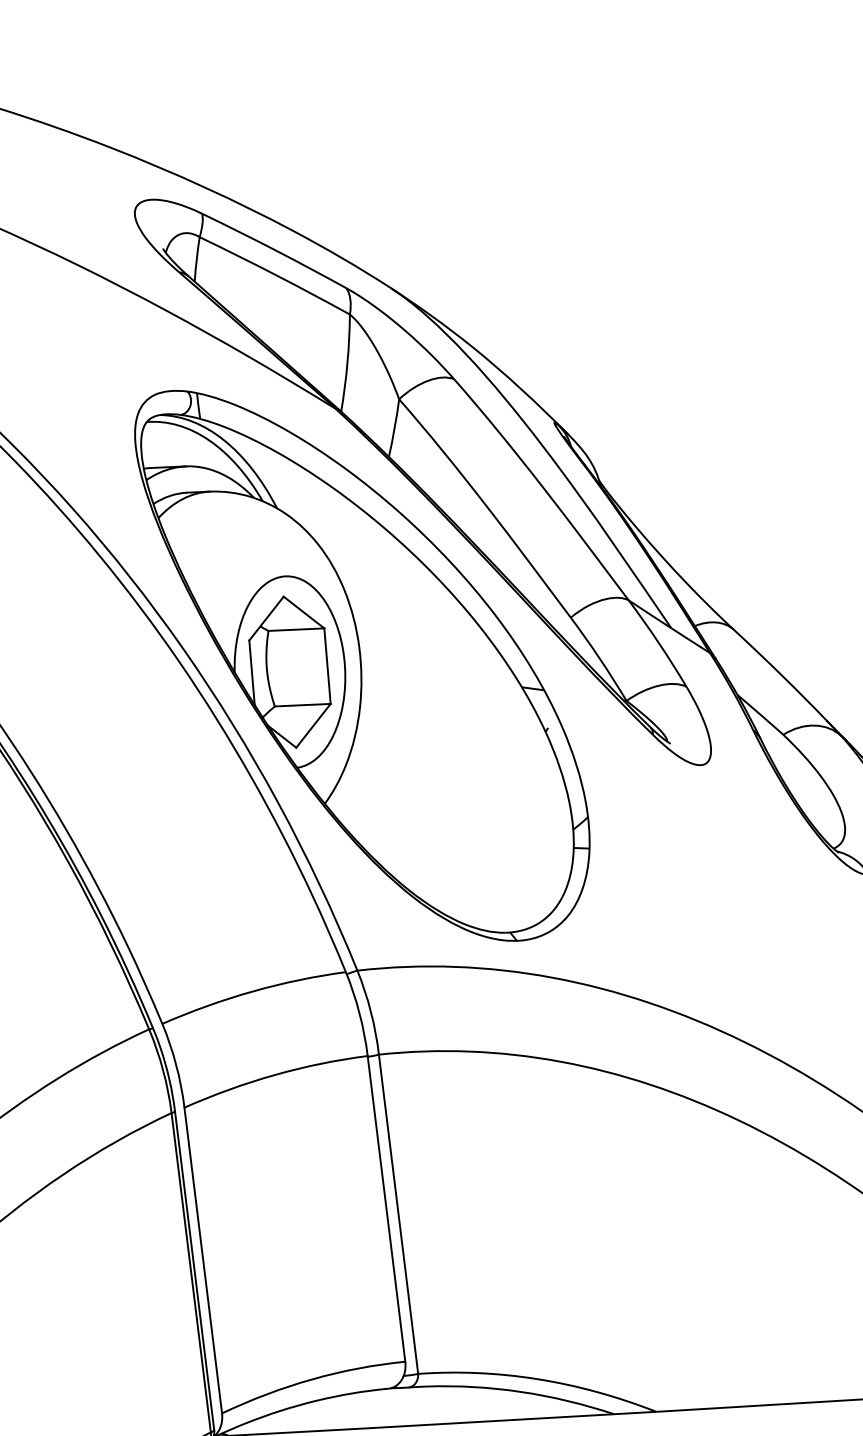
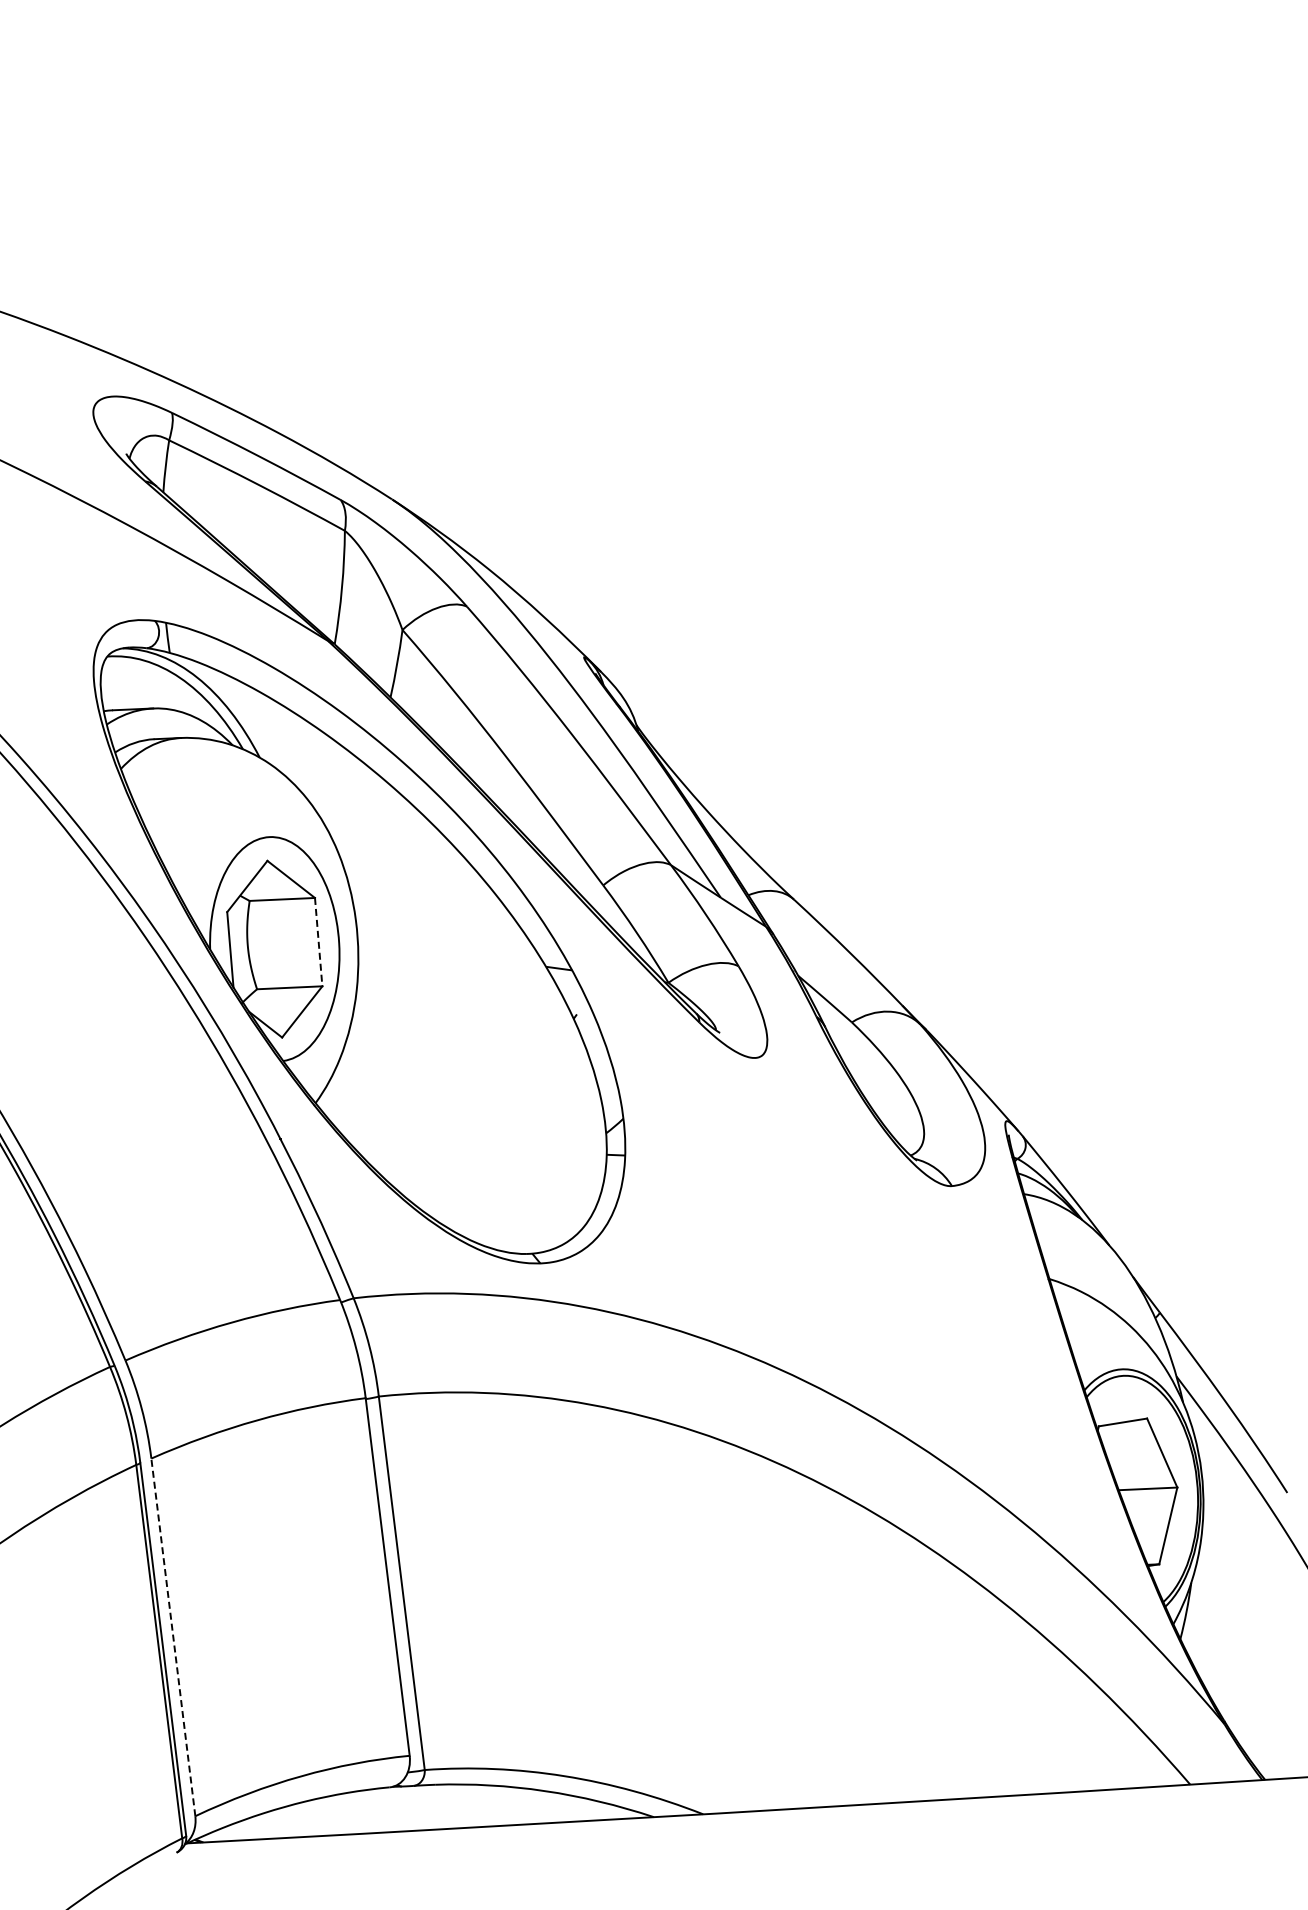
line: (327, 666) -> (318, 942), solid -> dashed
line: (203, 1259) -> (173, 1636), solid -> dashed

